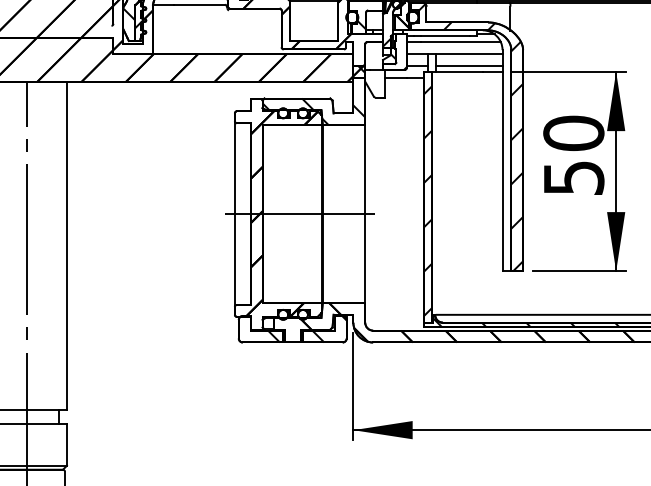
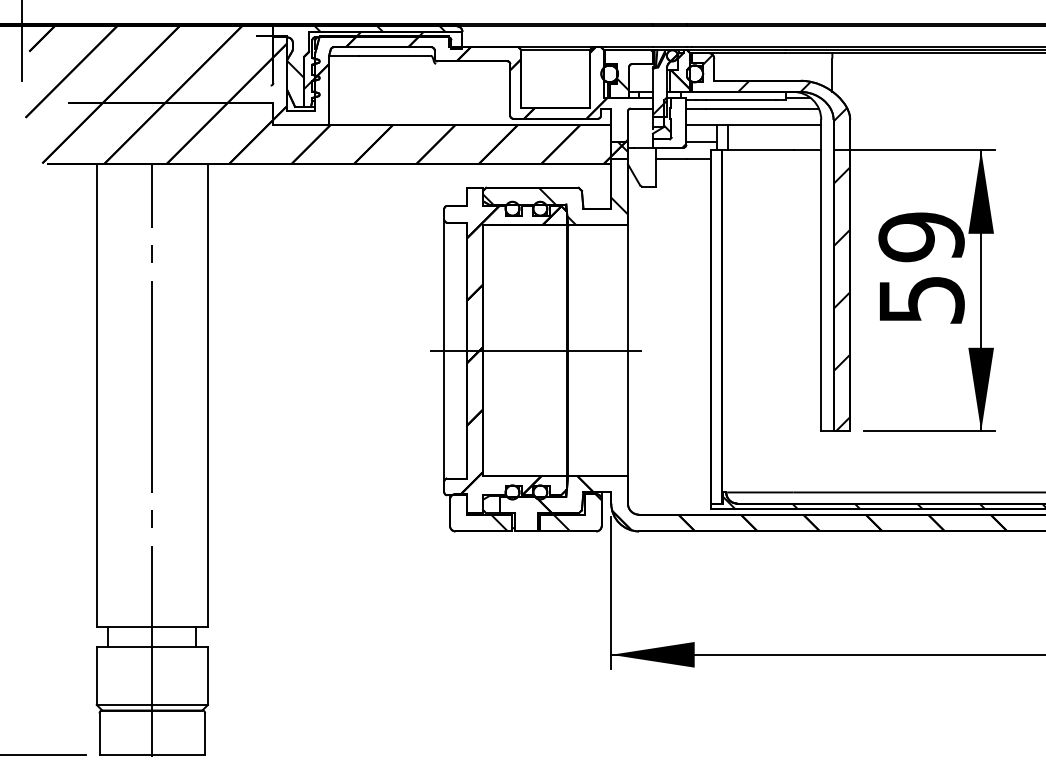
line: (469, 66) -> (774, 142), removed
text: (573, 133) -> (921, 237), 50 -> 59
hatch: (428, 200) -> (716, 331), removed

